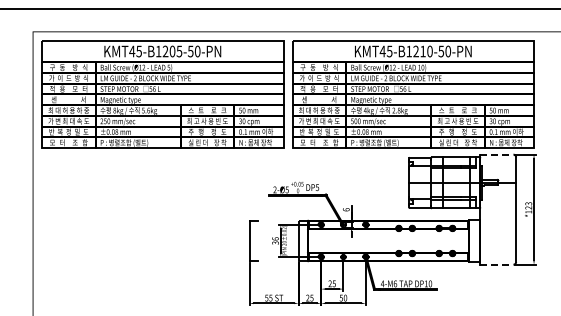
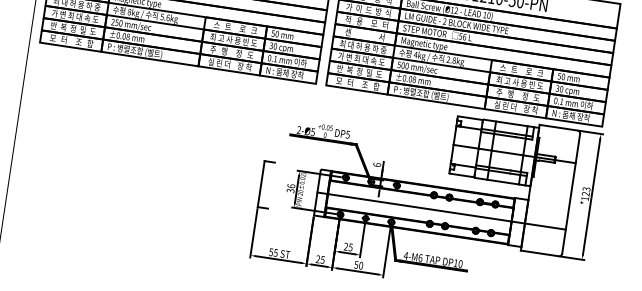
line: (496, 154) -> (558, 127), dashed -> solid
line: (407, 240) -> (441, 210), added
line: (496, 264) -> (539, 253), dashed -> solid

